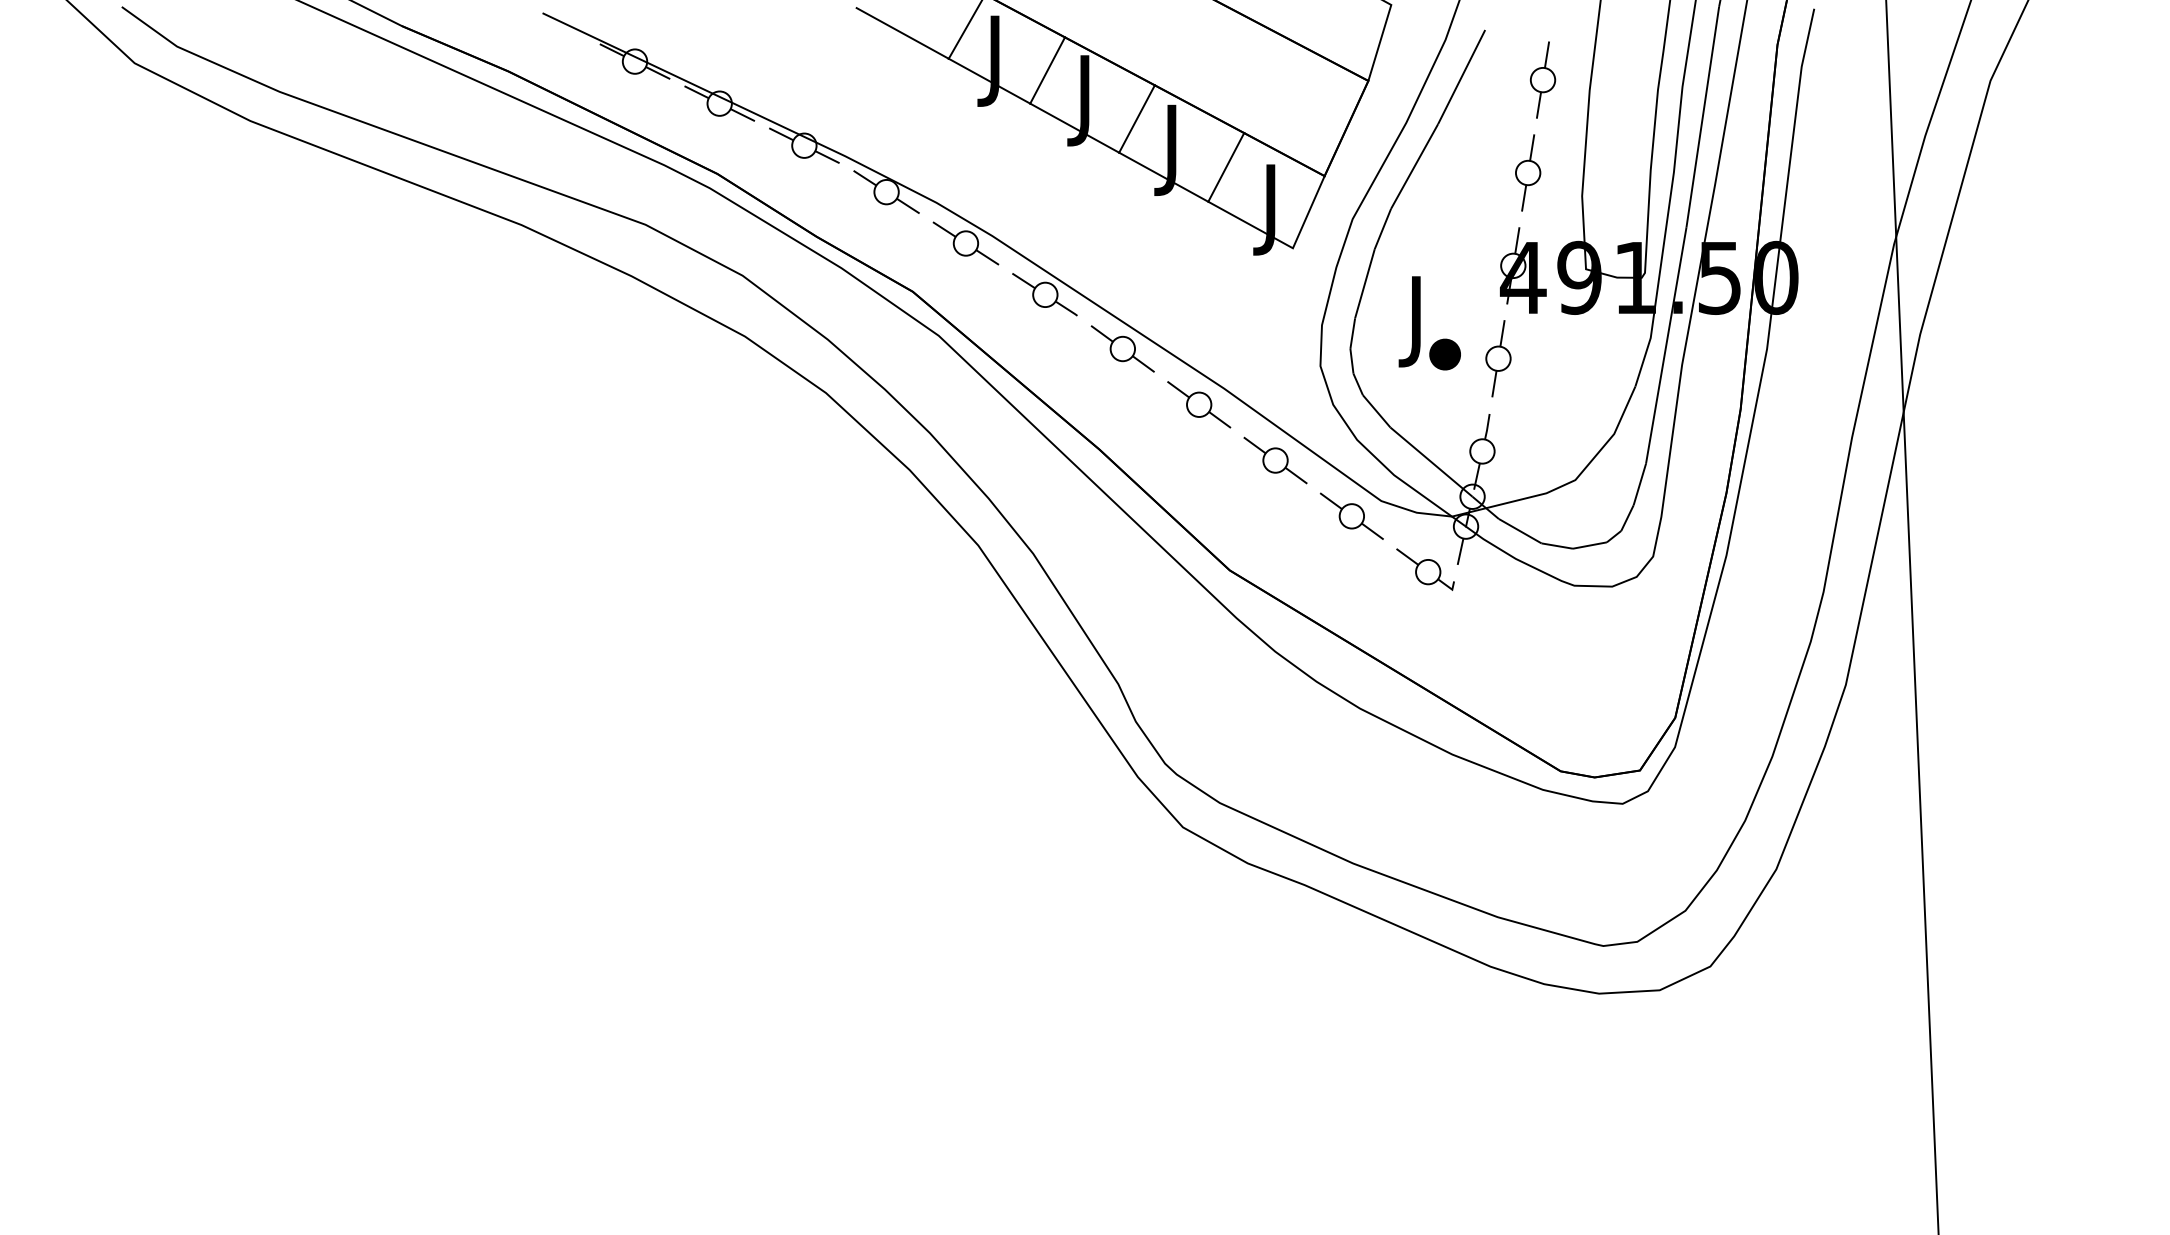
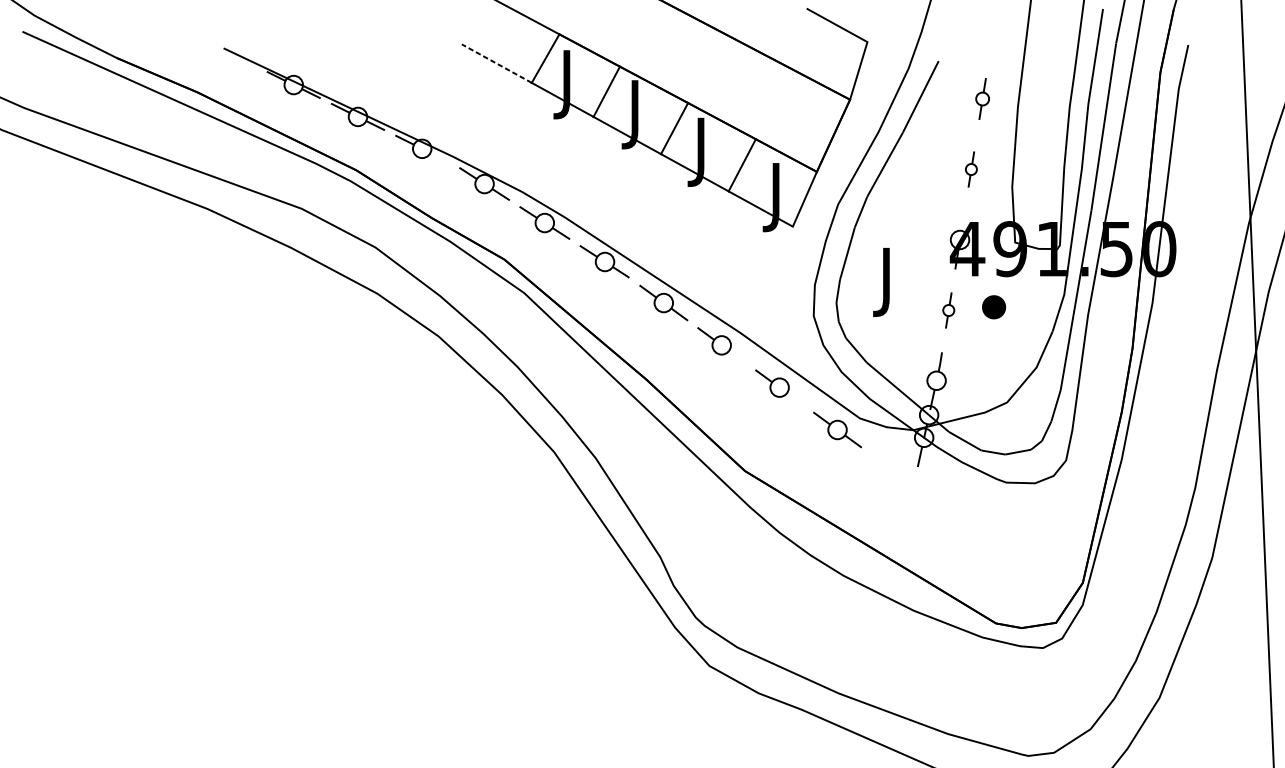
line: (902, 33) -> (496, 63), solid -> dashed
part: (1543, 79) -> (982, 98), size x0.7
line: (826, 156) -> (439, 157), removed
part: (1528, 172) -> (971, 169), size x0.6
line: (1517, 240) -> (963, 220), removed
part: (1444, 354) -> (993, 307), moved
part: (1498, 358) -> (948, 310), size x0.6
line: (1219, 419) -> (737, 356), removed
line: (1295, 475) -> (794, 399), removed
part: (1425, 569) -> (893, 470), removed

